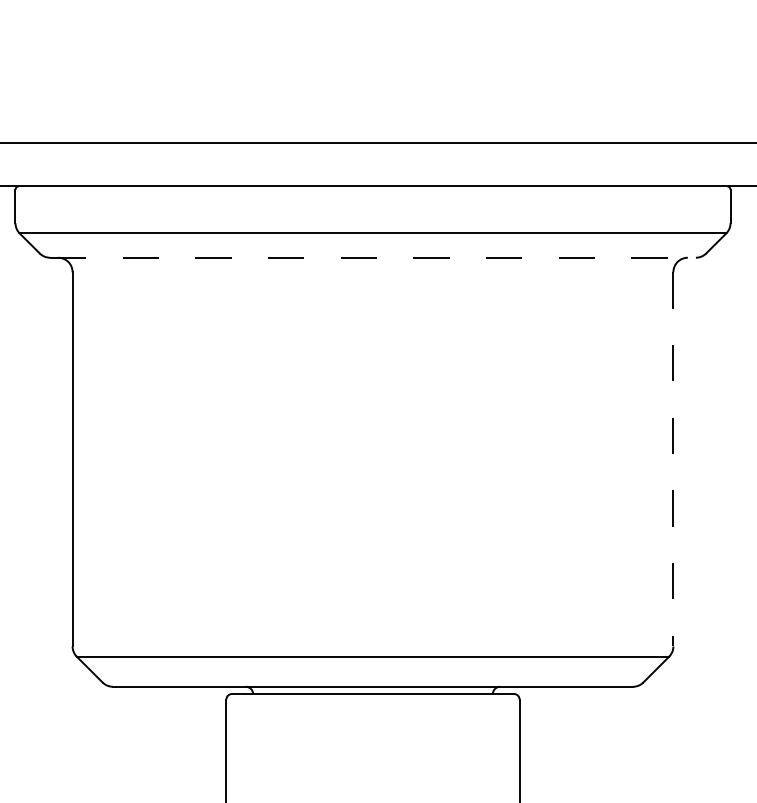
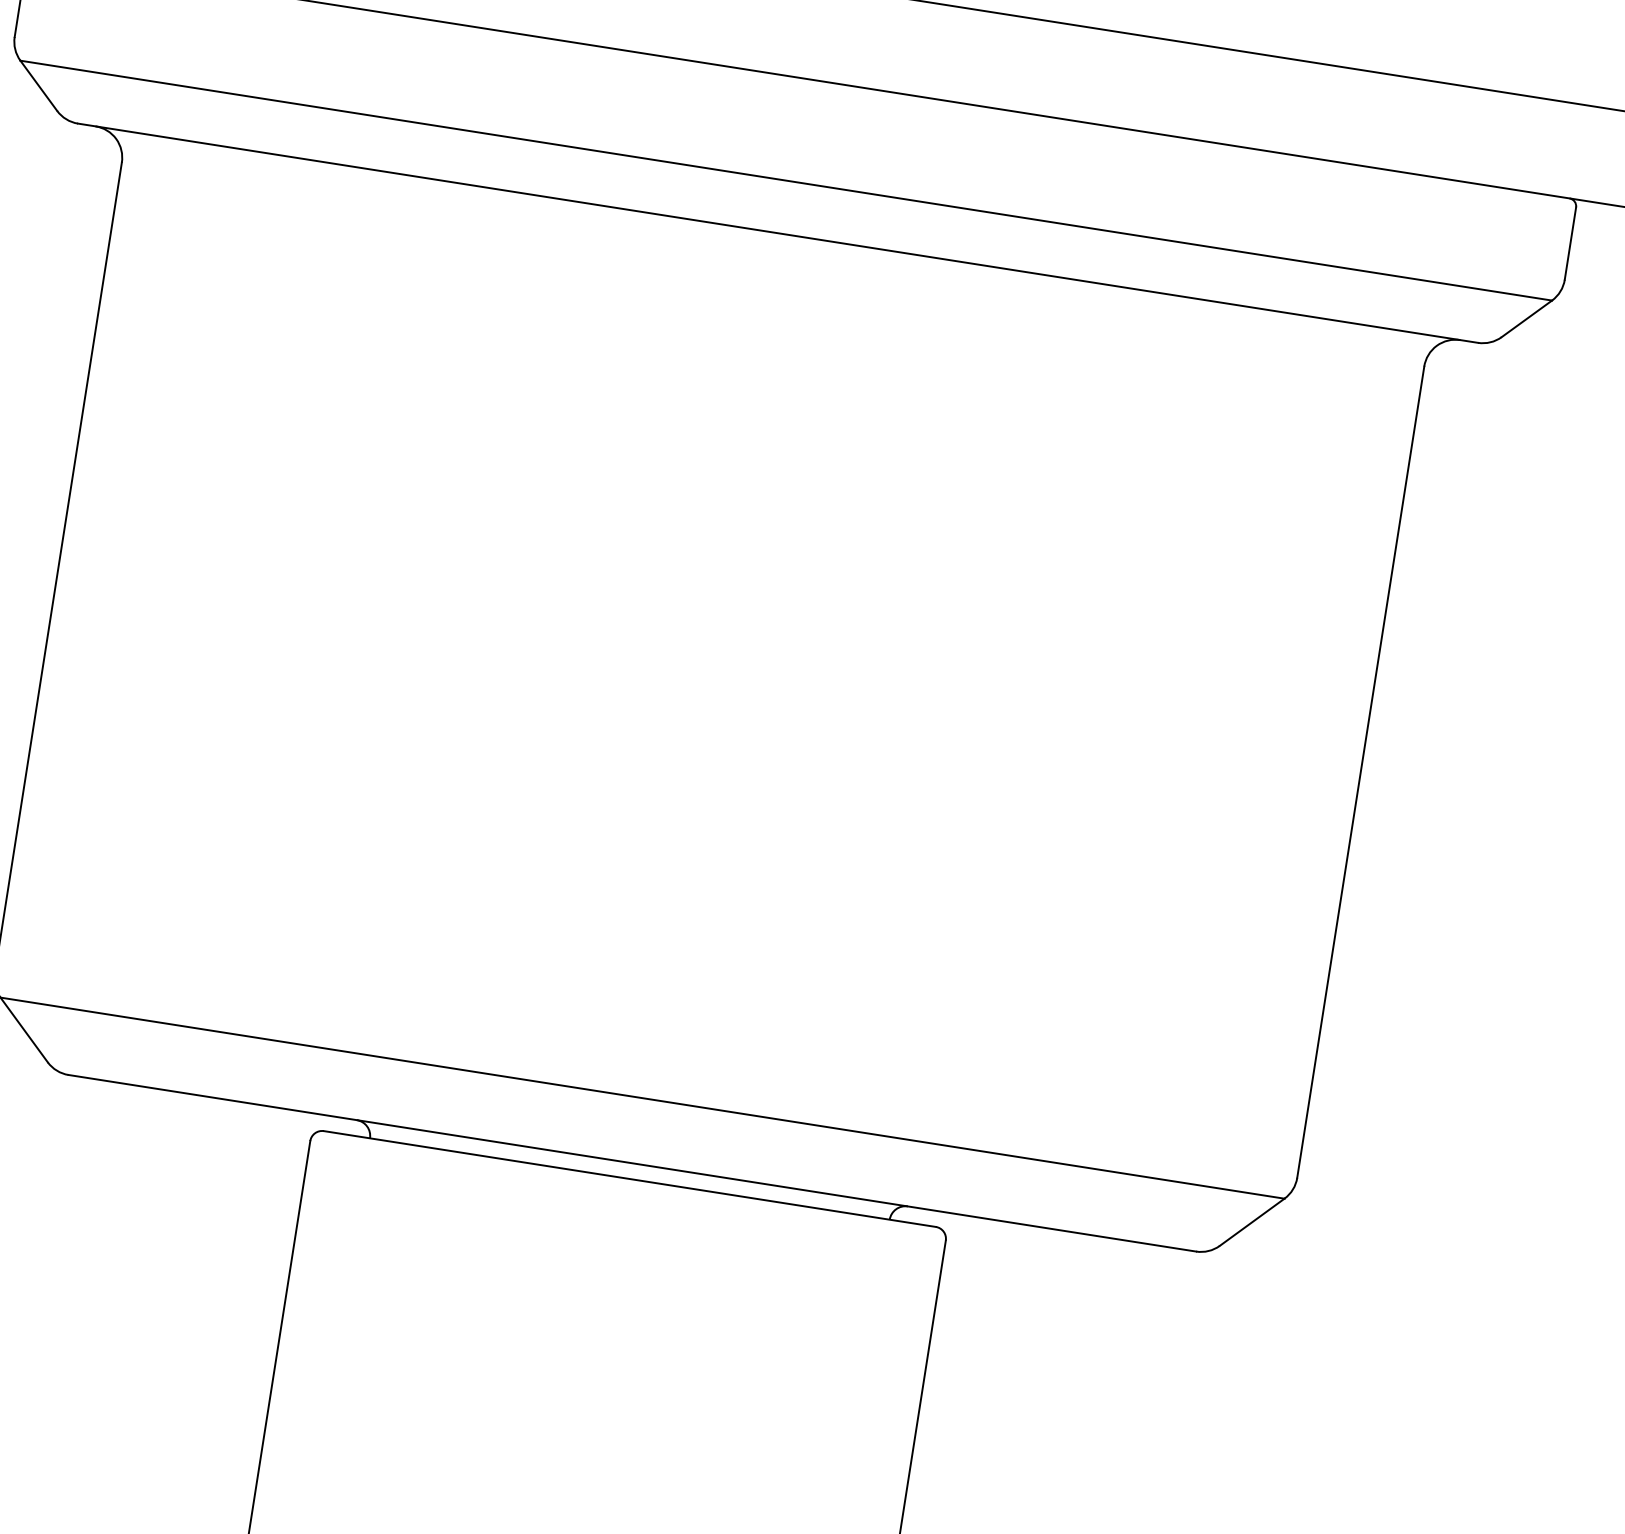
line: (373, 257) -> (779, 232), dashed -> solid
line: (673, 459) -> (1360, 772), dashed -> solid

